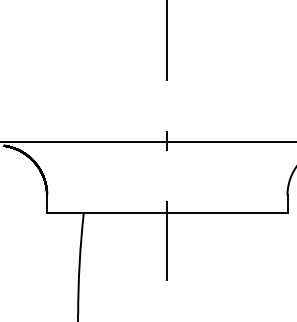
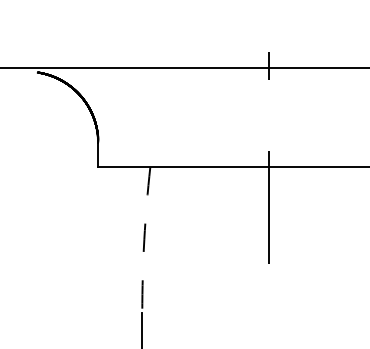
arc: (79, 264) -> (144, 240), solid -> dashed

